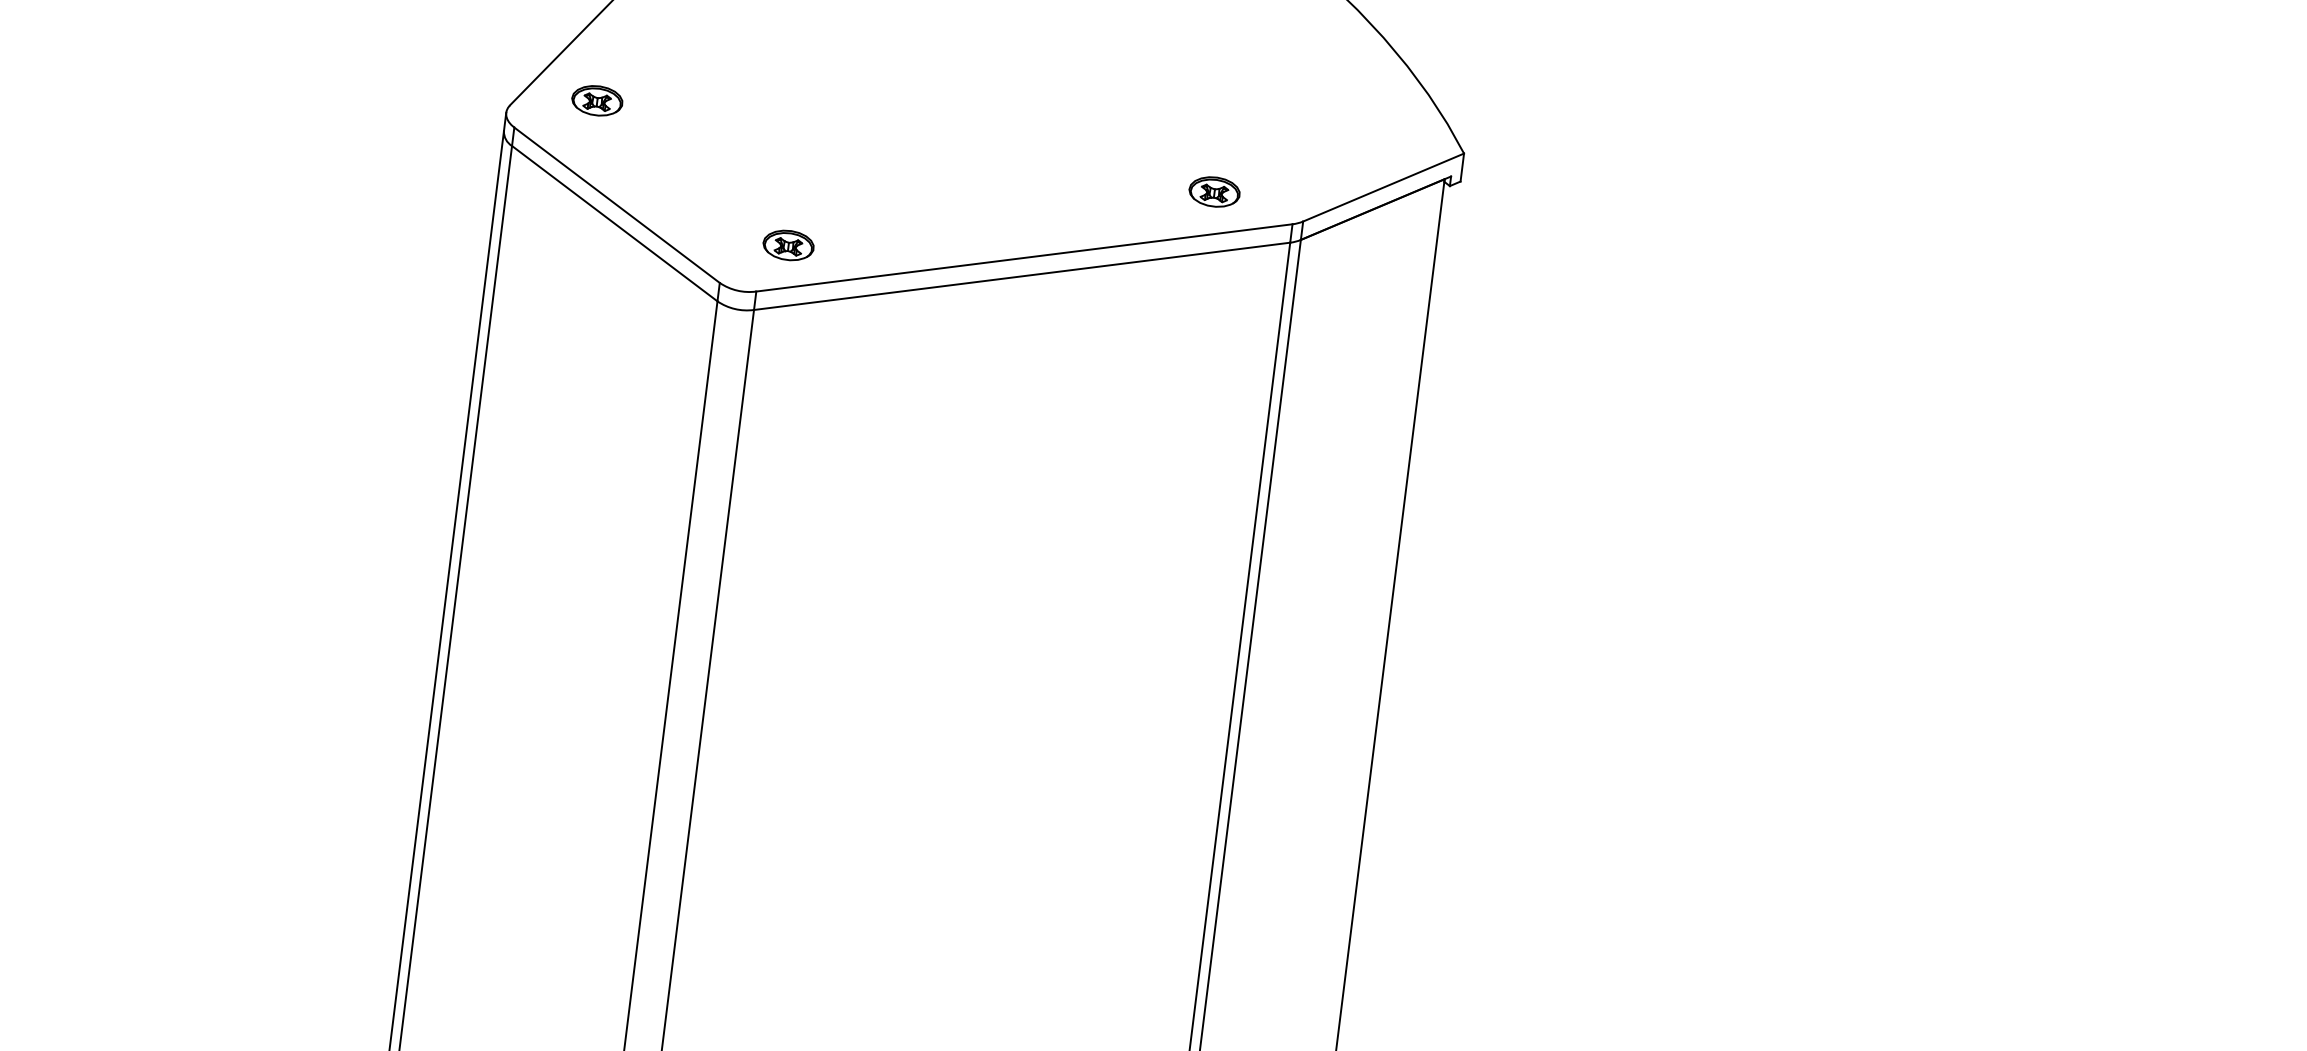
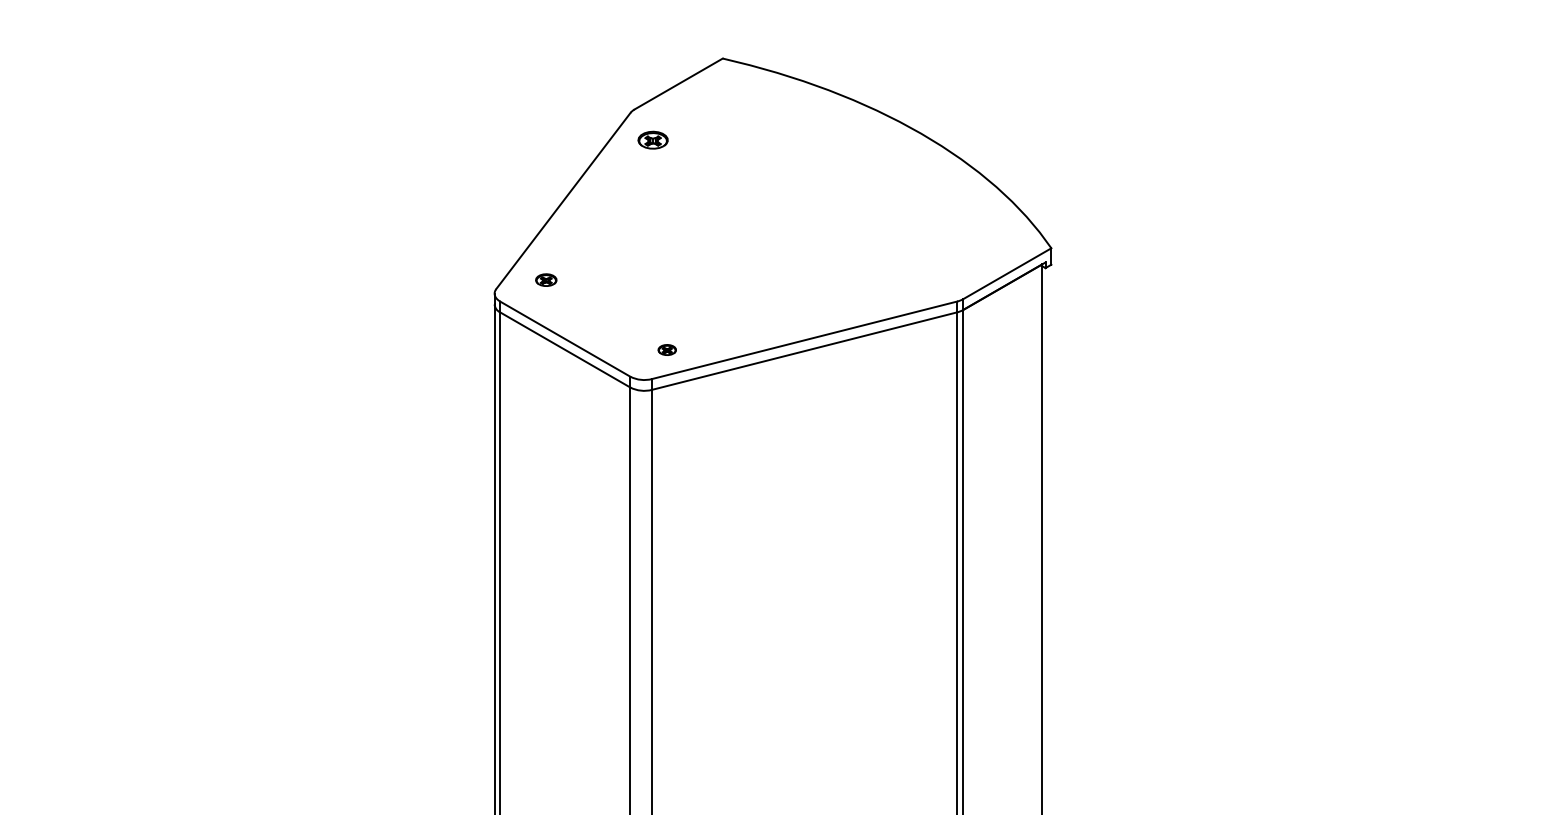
part: (595, 99) -> (545, 279), size x0.7
part: (1213, 191) -> (909, 288), removed
part: (787, 244) -> (666, 349), size x0.6

